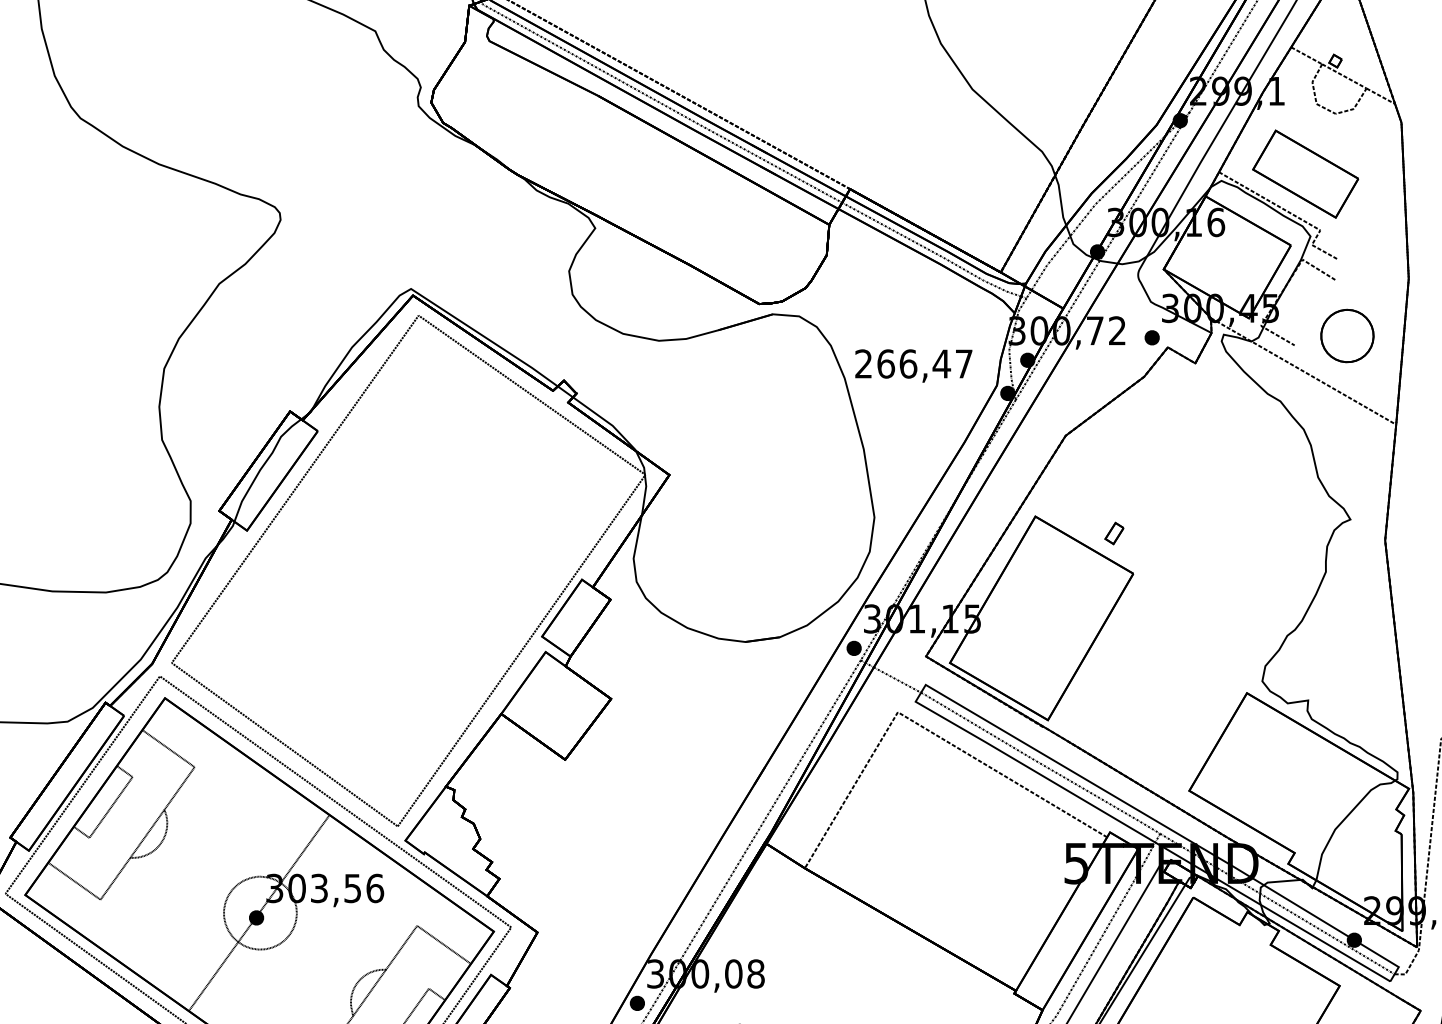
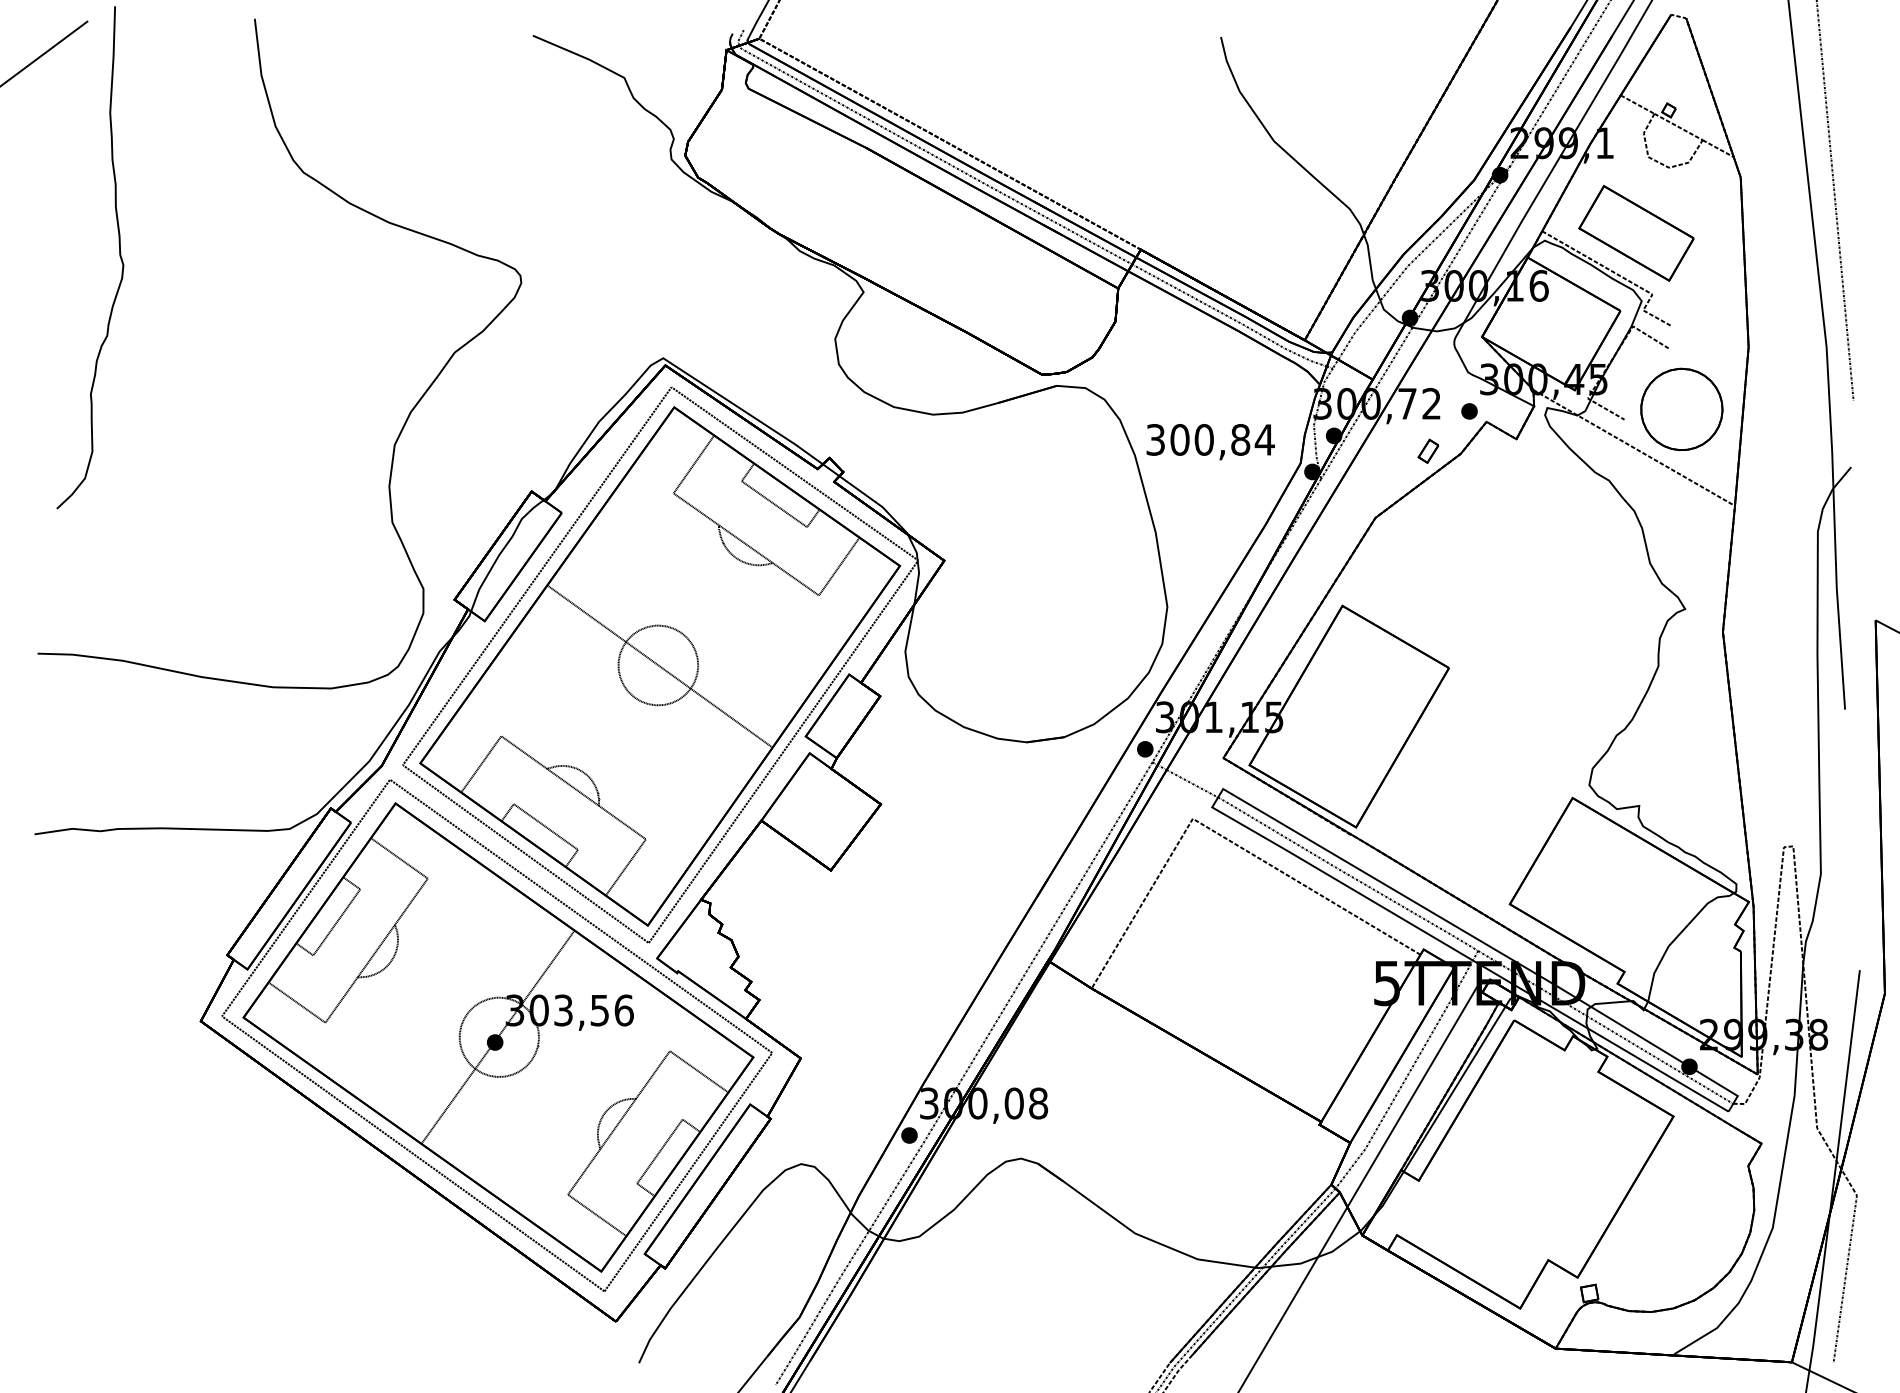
part: (1347, 336) -> (1681, 409), size x1.43
text: (914, 363) -> (1210, 439), 266,47 -> 300,84
part: (1113, 532) -> (1427, 450), moved
part: (408, 572) -> (660, 666), added

